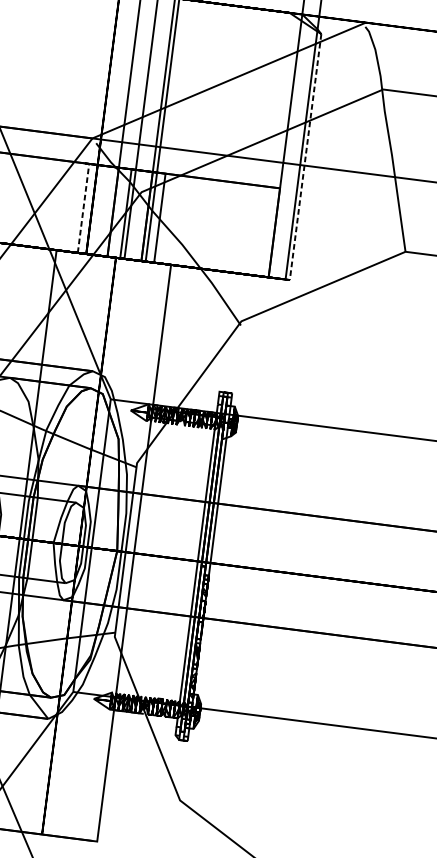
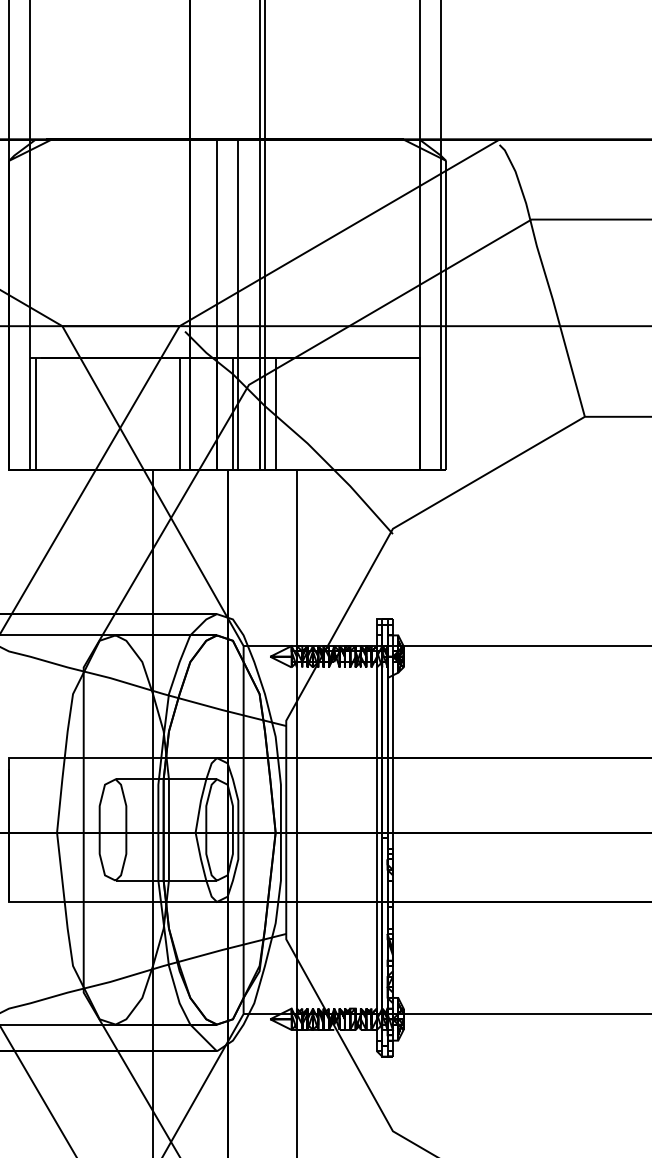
line: (305, 157) -> (446, 315), dashed -> solid
line: (83, 208) -> (179, 414), dashed -> solid

